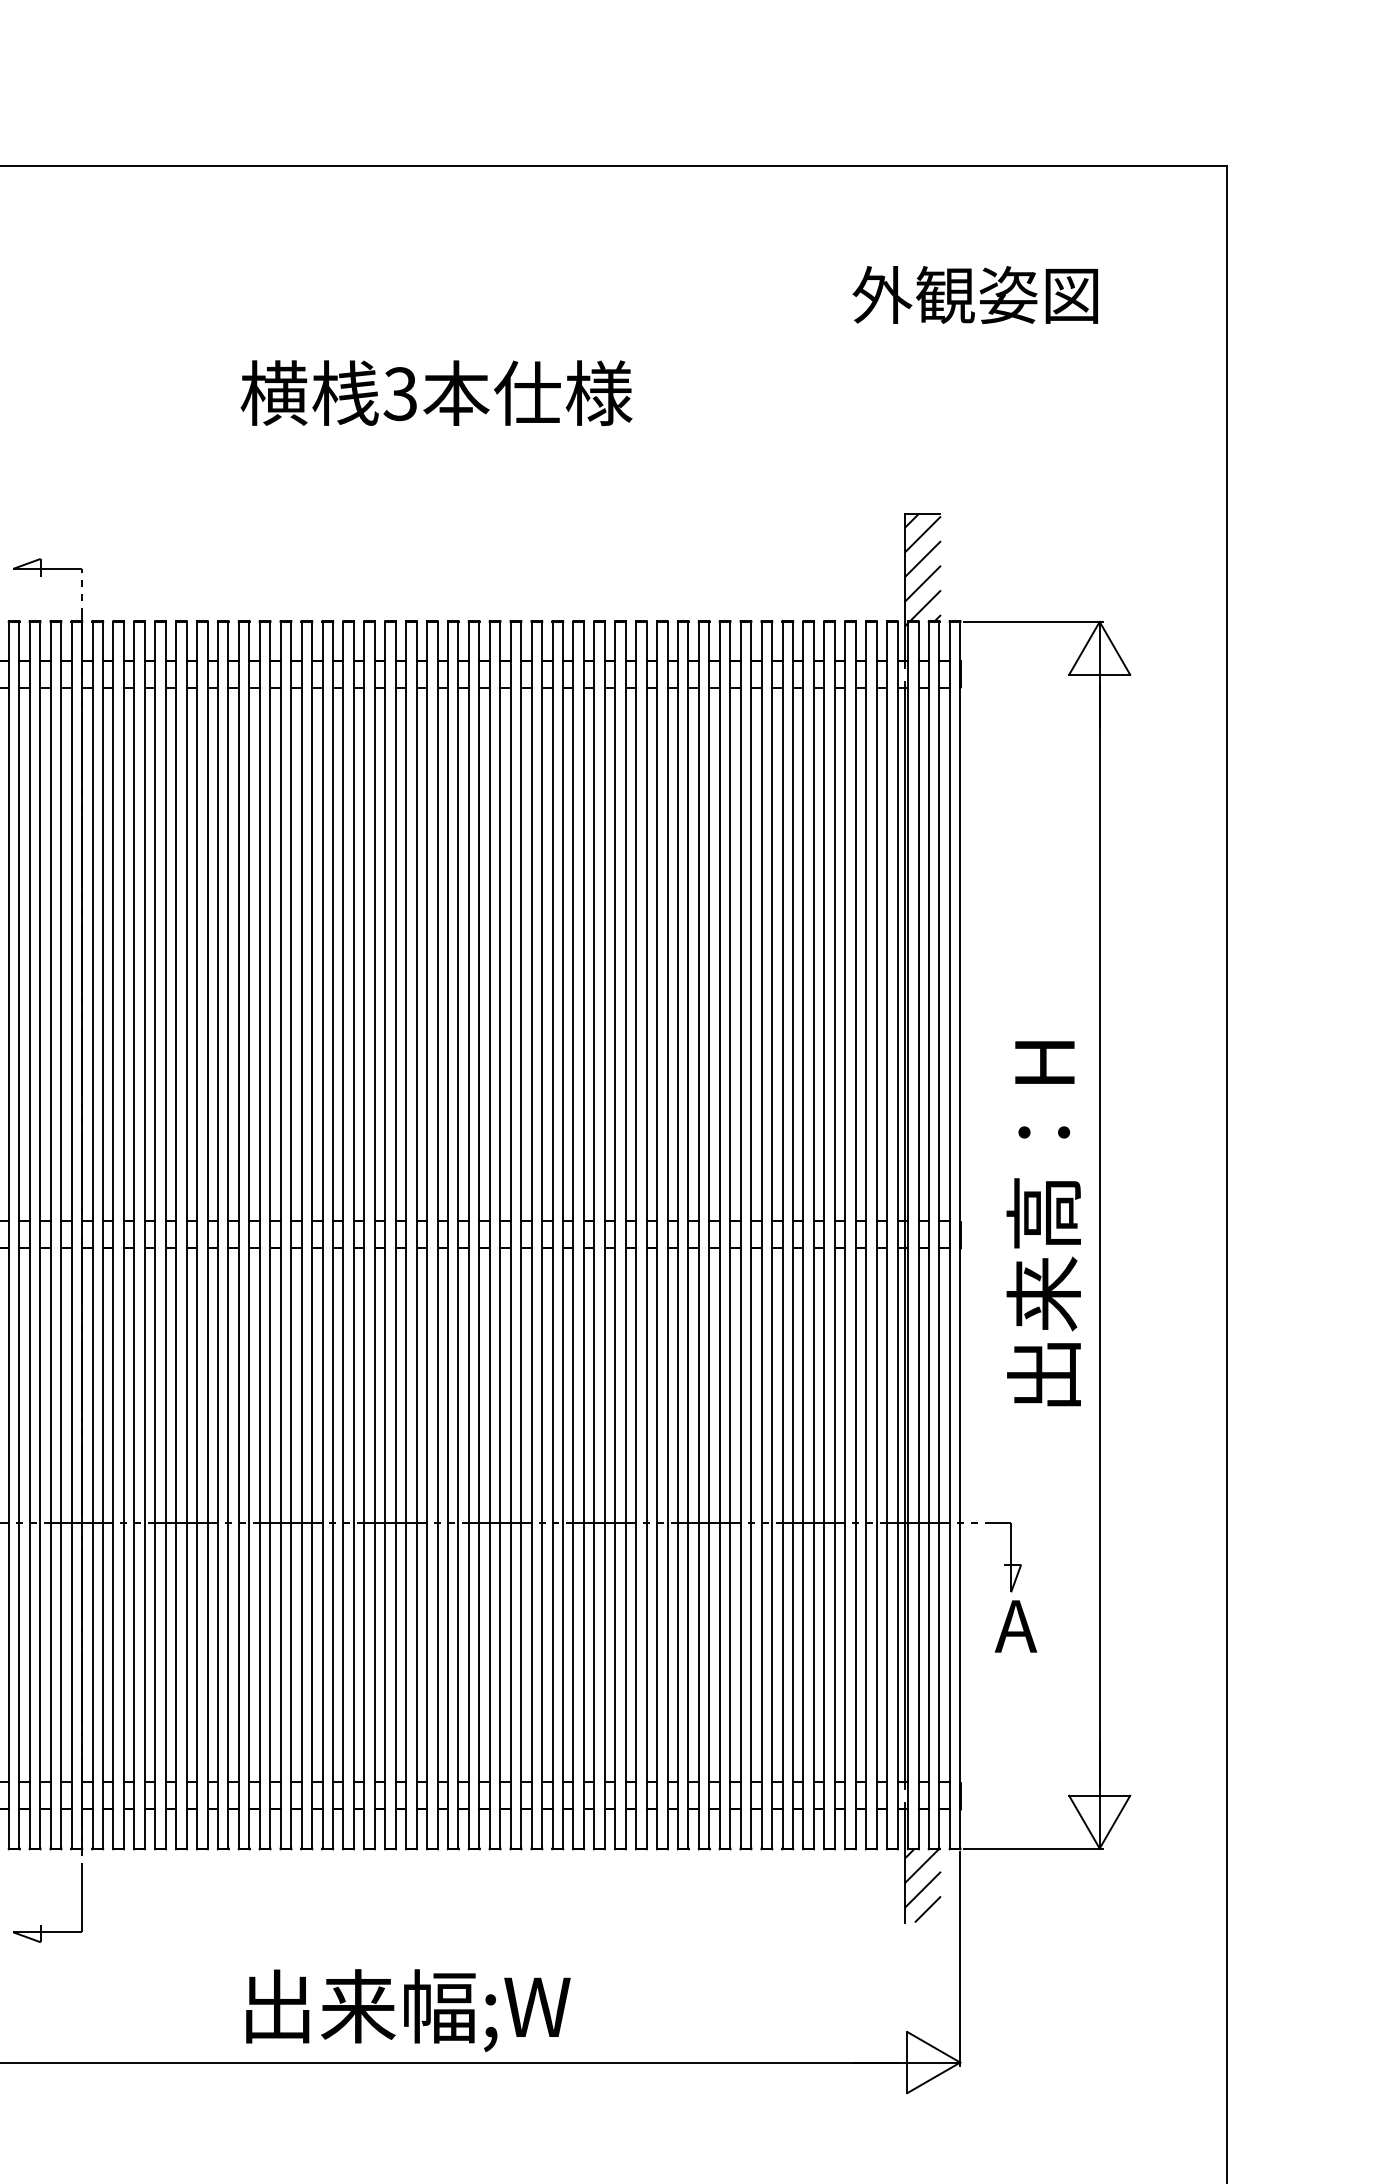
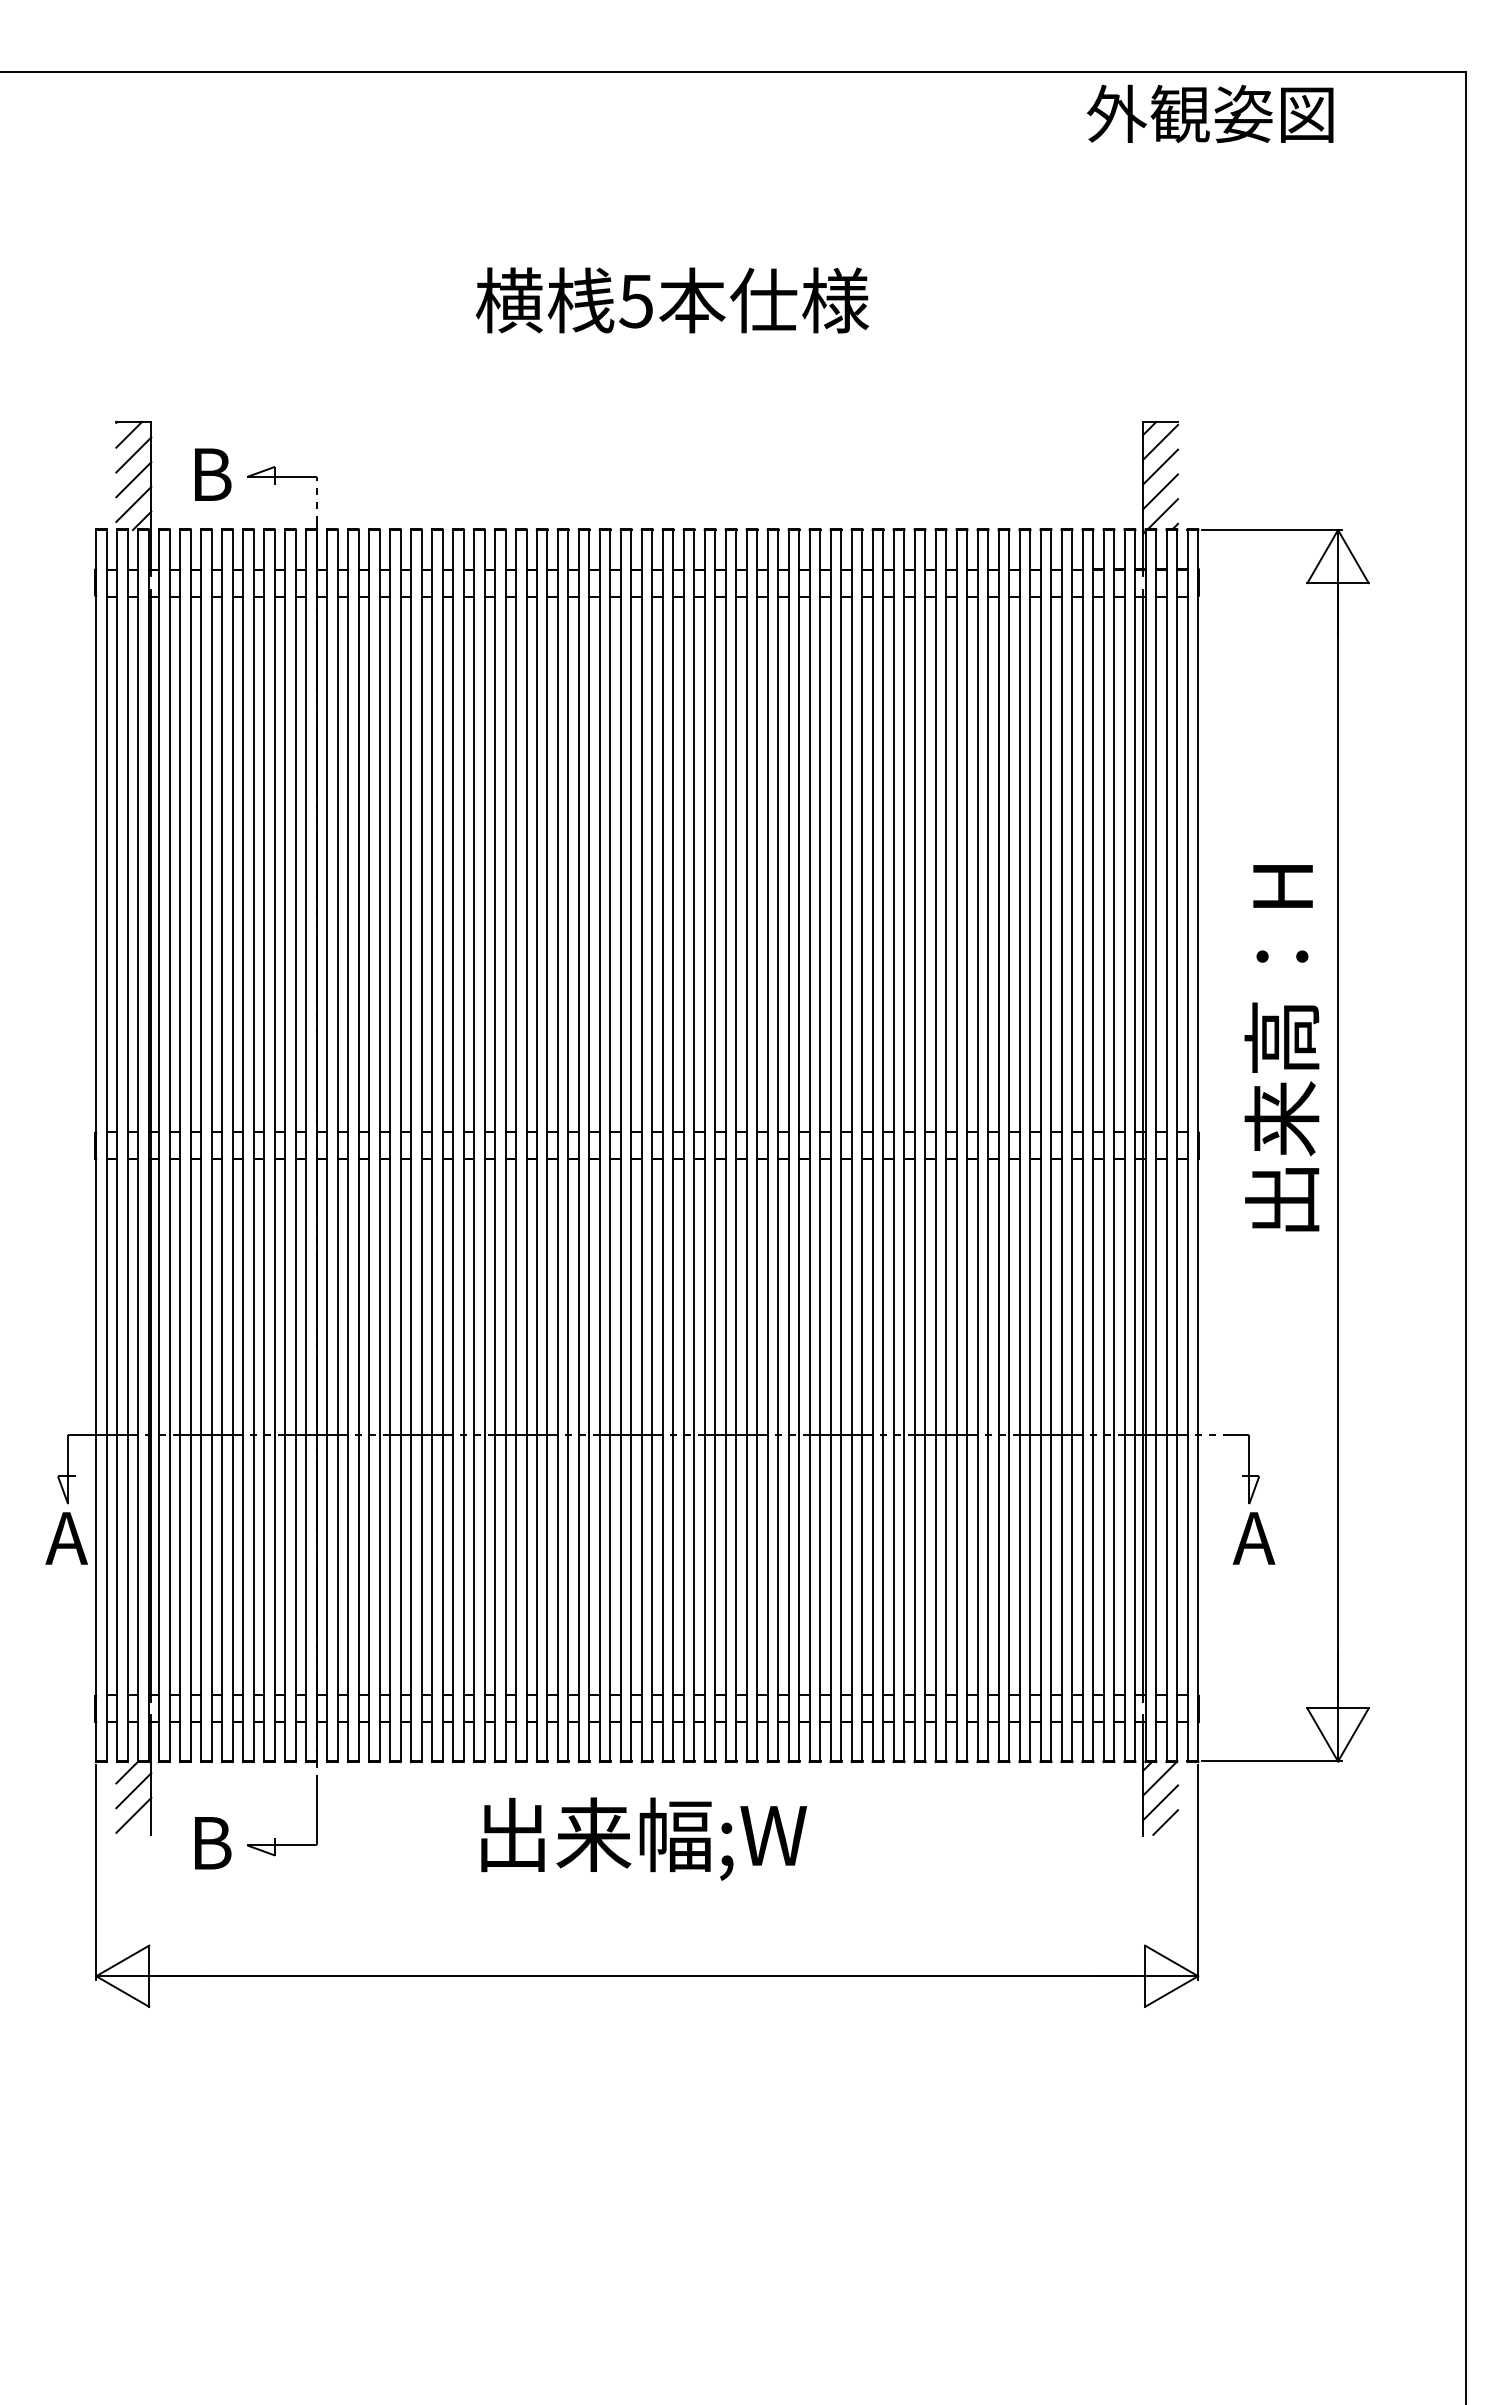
text: (975, 294) -> (1210, 113), moved
text: (399, 394) -> (635, 301), 3 -> 5
text: (1043, 1224) -> (1281, 1048), moved
text: (407, 2010) -> (643, 1838), moved

